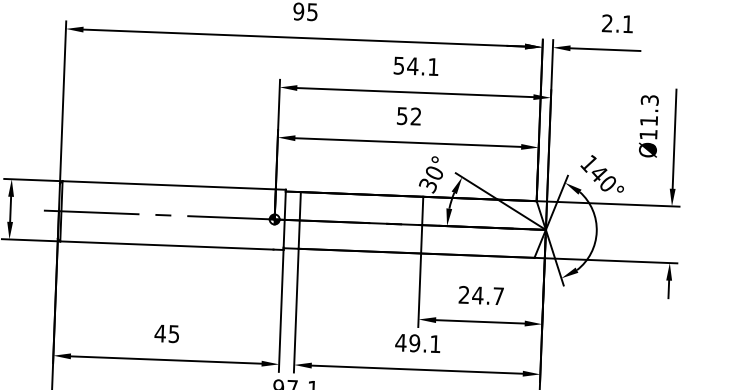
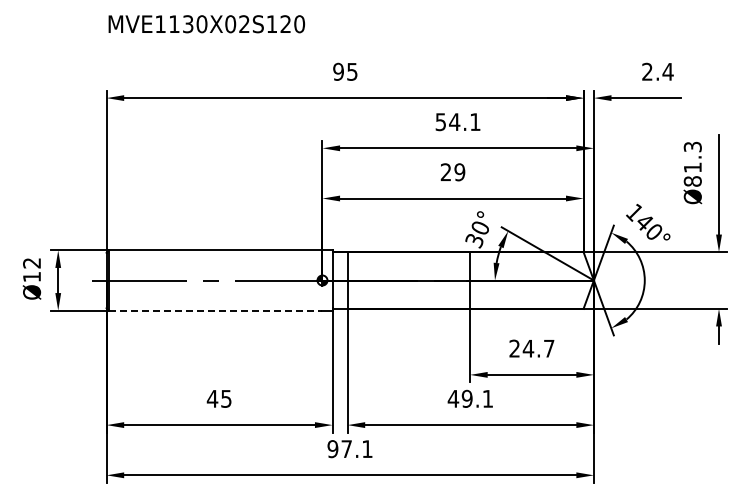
text: (627, 23) -> (667, 71), 2.1 -> 2.4
text: (408, 116) -> (452, 172), 52 -> 29
text: (648, 134) -> (692, 181), Ø11.3 -> Ø81.3
line: (166, 245) -> (215, 310), solid -> dashed

